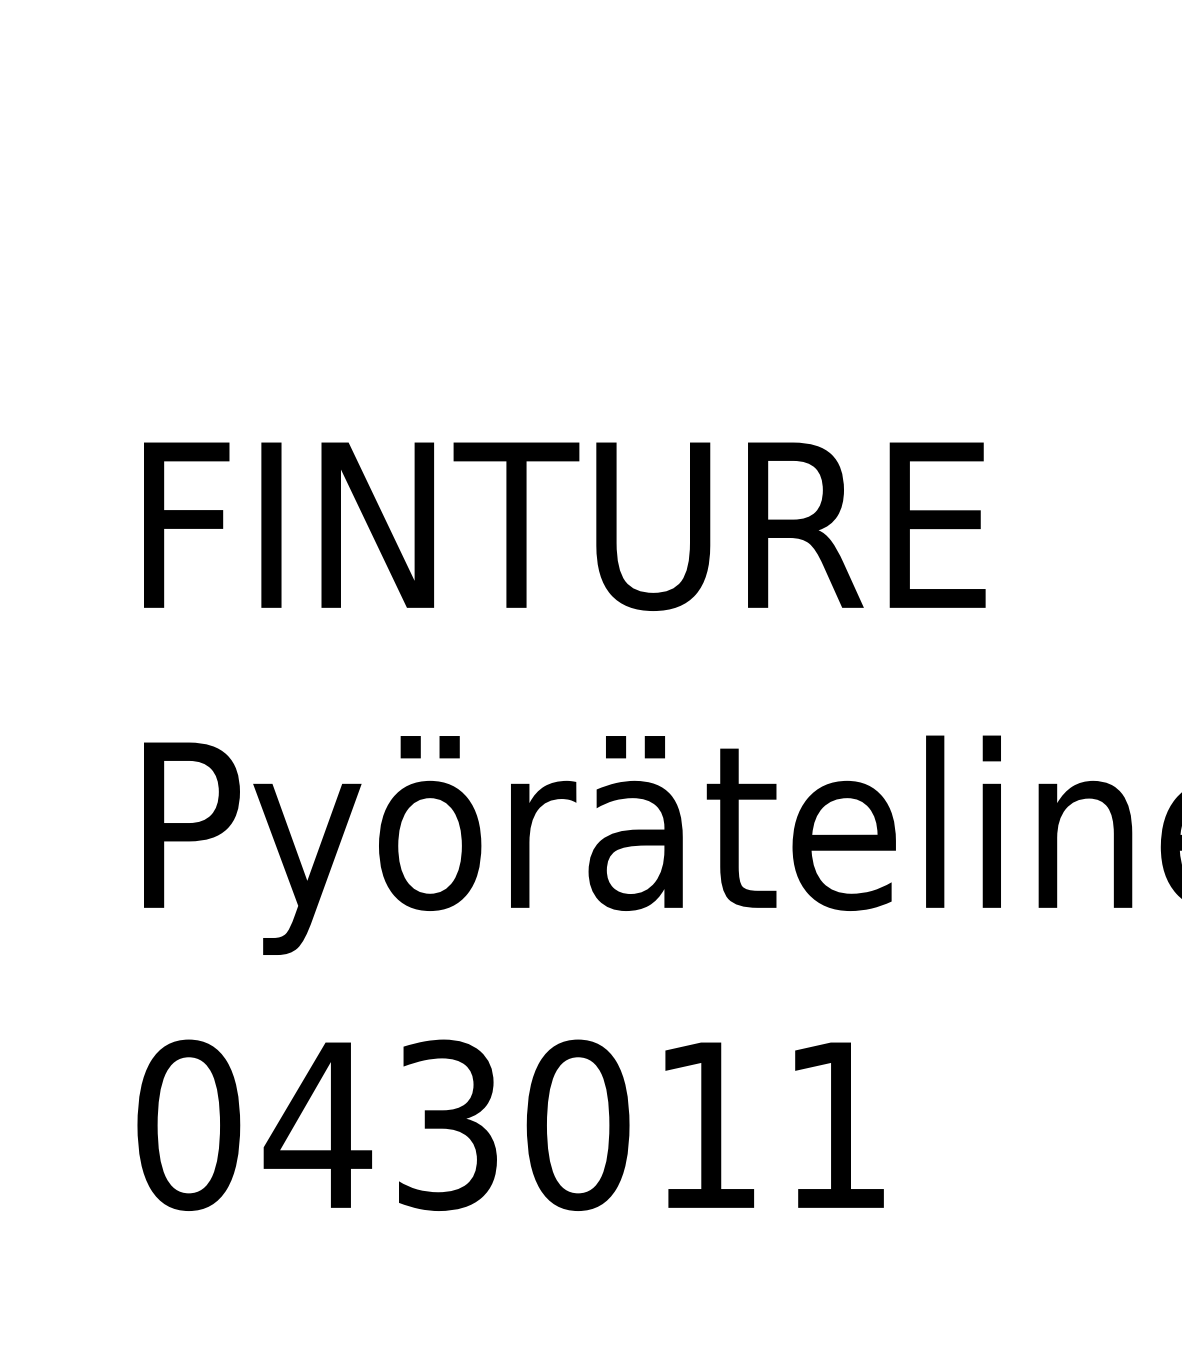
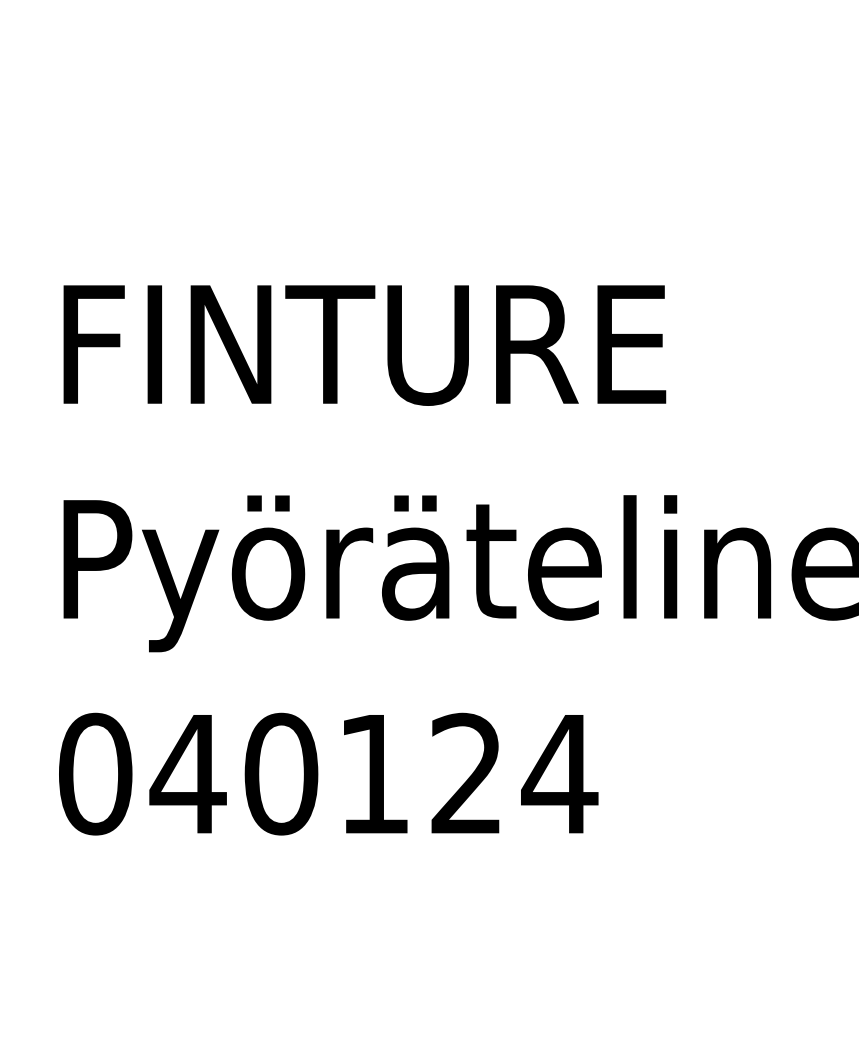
text: (643, 1124) -> (421, 773), 043011 -> 040124

